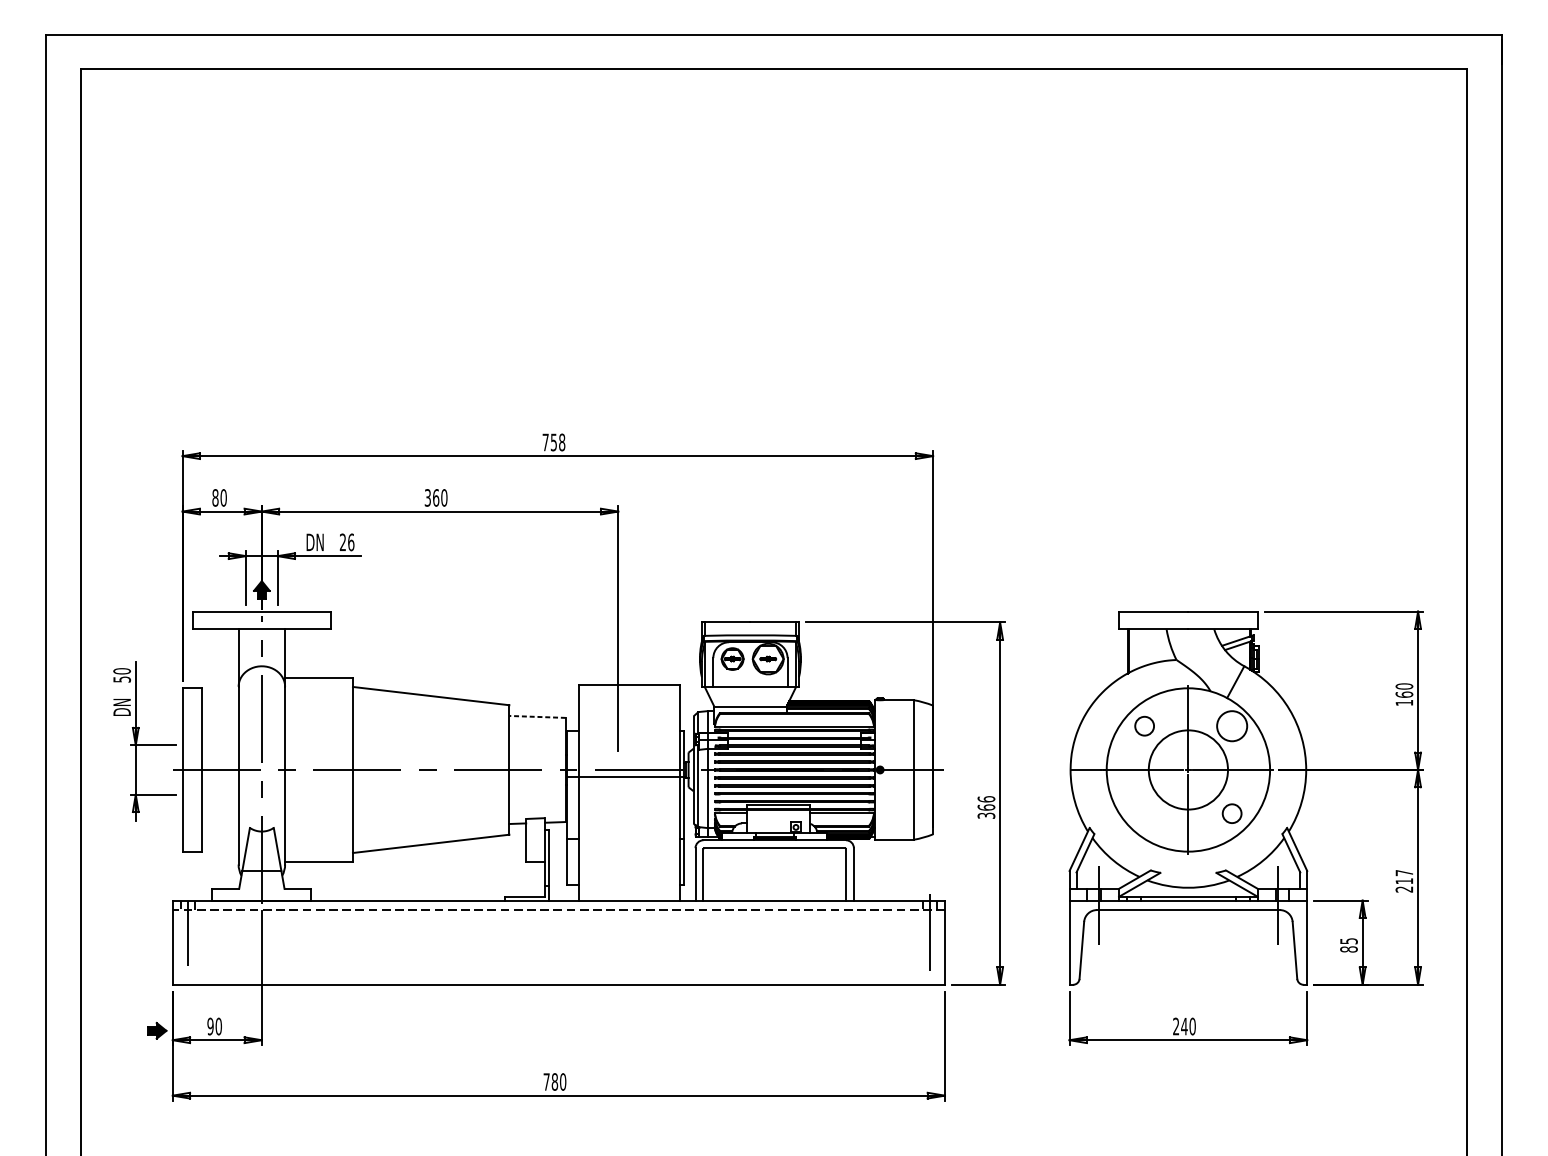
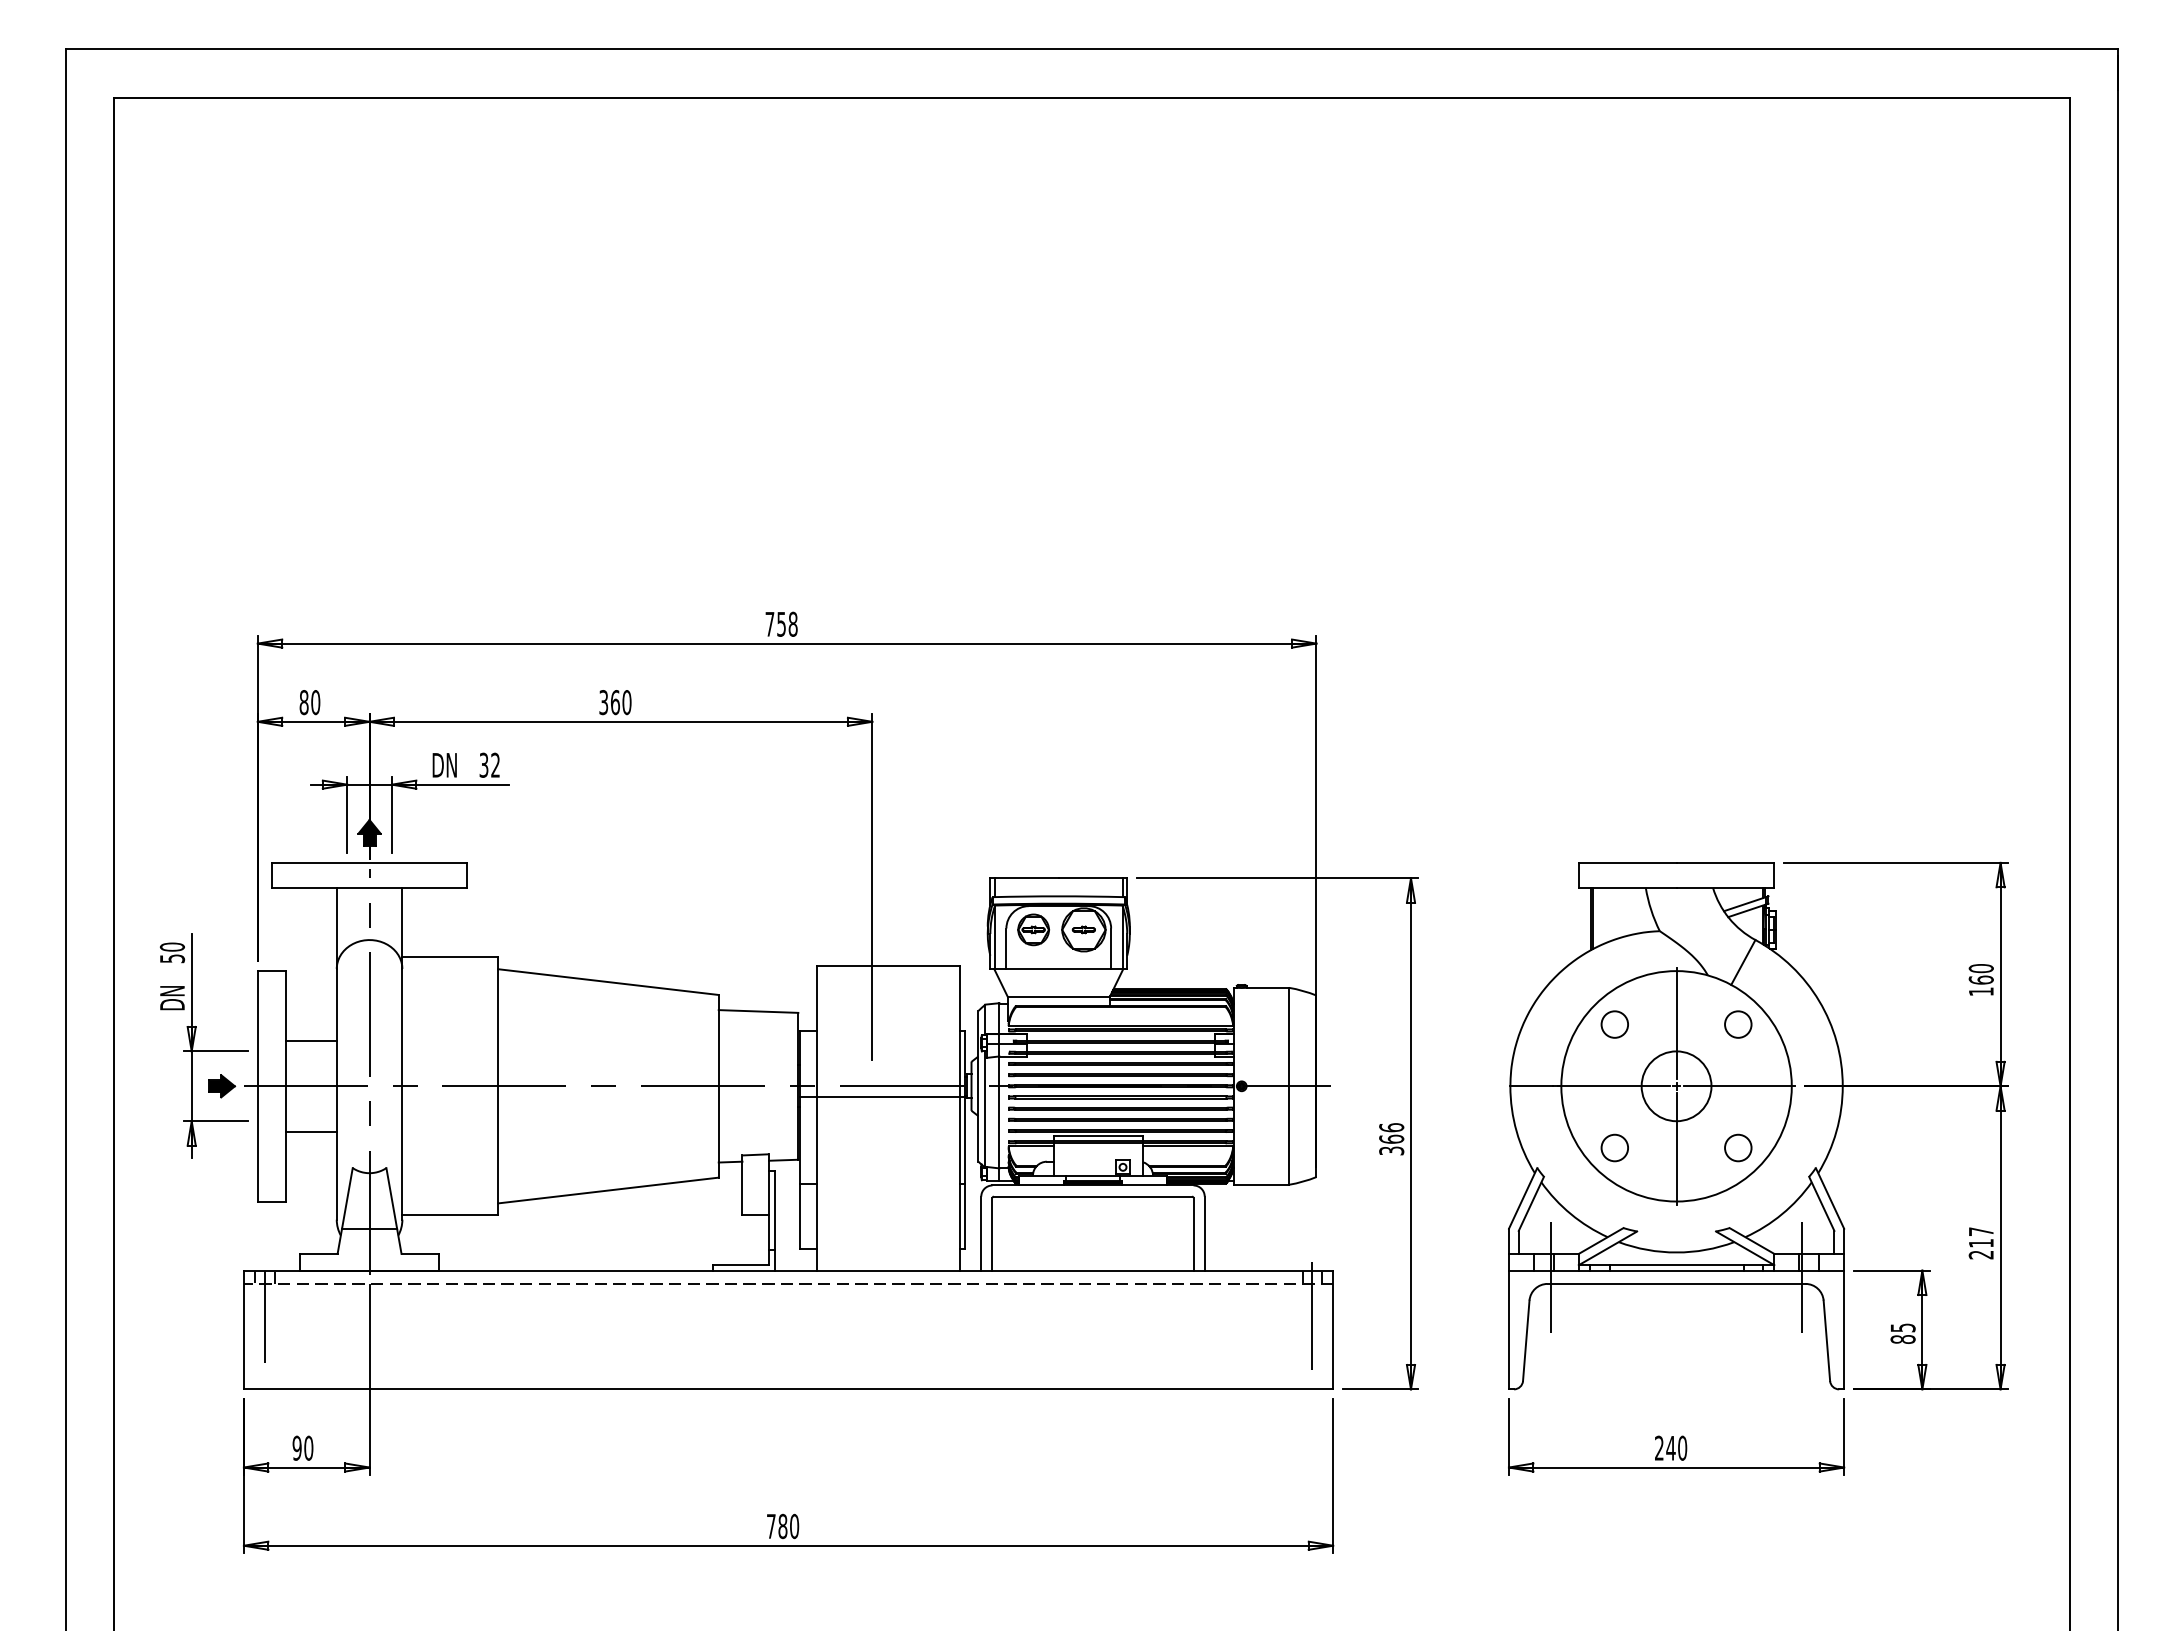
text: (346, 541) -> (489, 764), 26 -> 32
line: (537, 716) -> (758, 1011), dashed -> solid
circle: (1232, 726) -> (1738, 1024), size x0.62
line: (219, 737) -> (310, 1040), added
circle: (1188, 770) -> (1676, 1086), size x0.62
line: (219, 802) -> (310, 1131), added
circle: (1144, 813) -> (1614, 1147), added
part: (157, 1030) -> (222, 1086), moved

